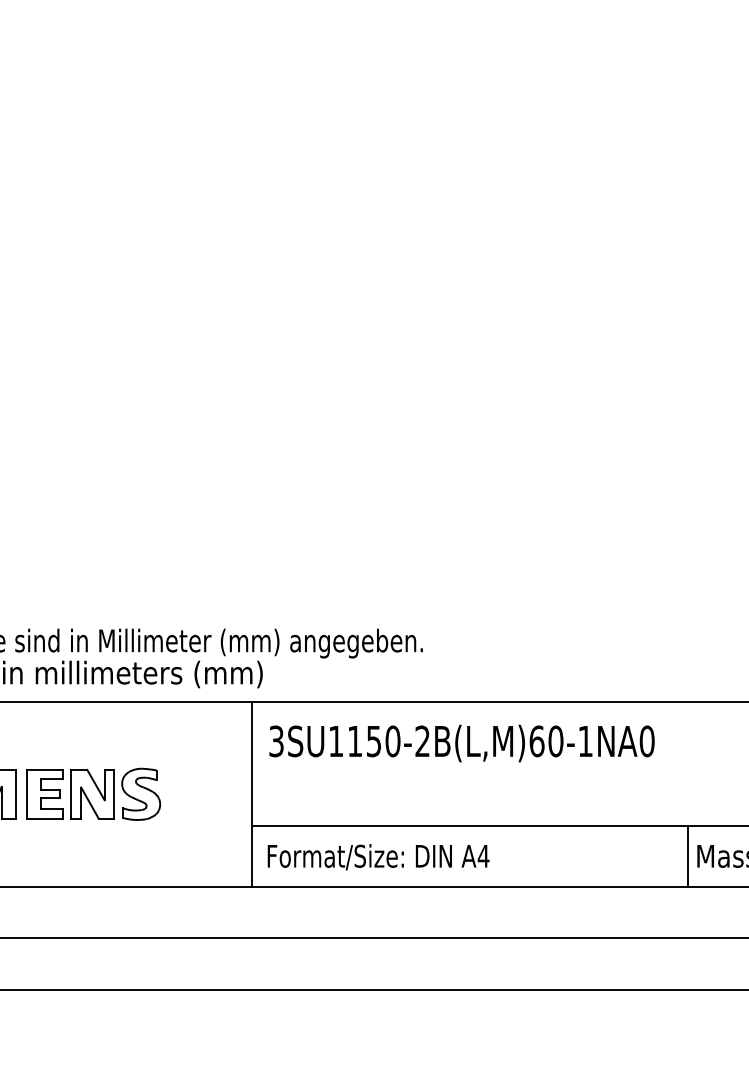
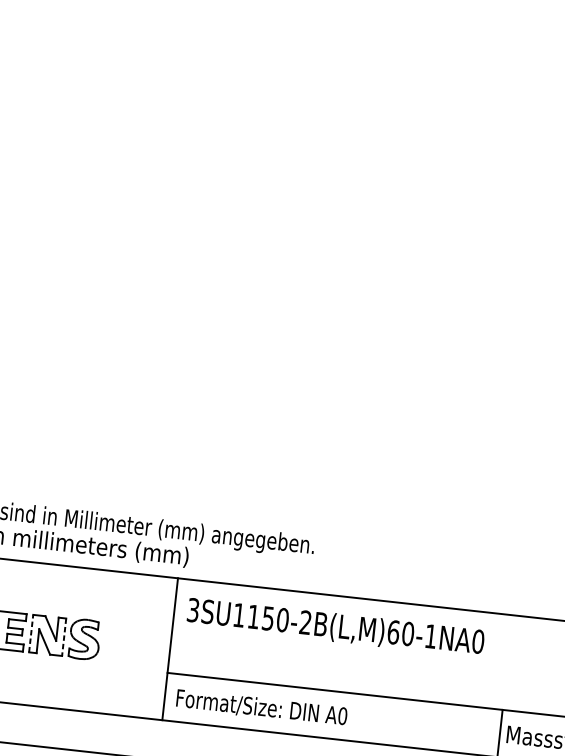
line: (71, 793) -> (31, 632), solid -> dashed
line: (114, 794) -> (64, 637), solid -> dashed
text: (483, 855) -> (342, 715), A4 -> A0

